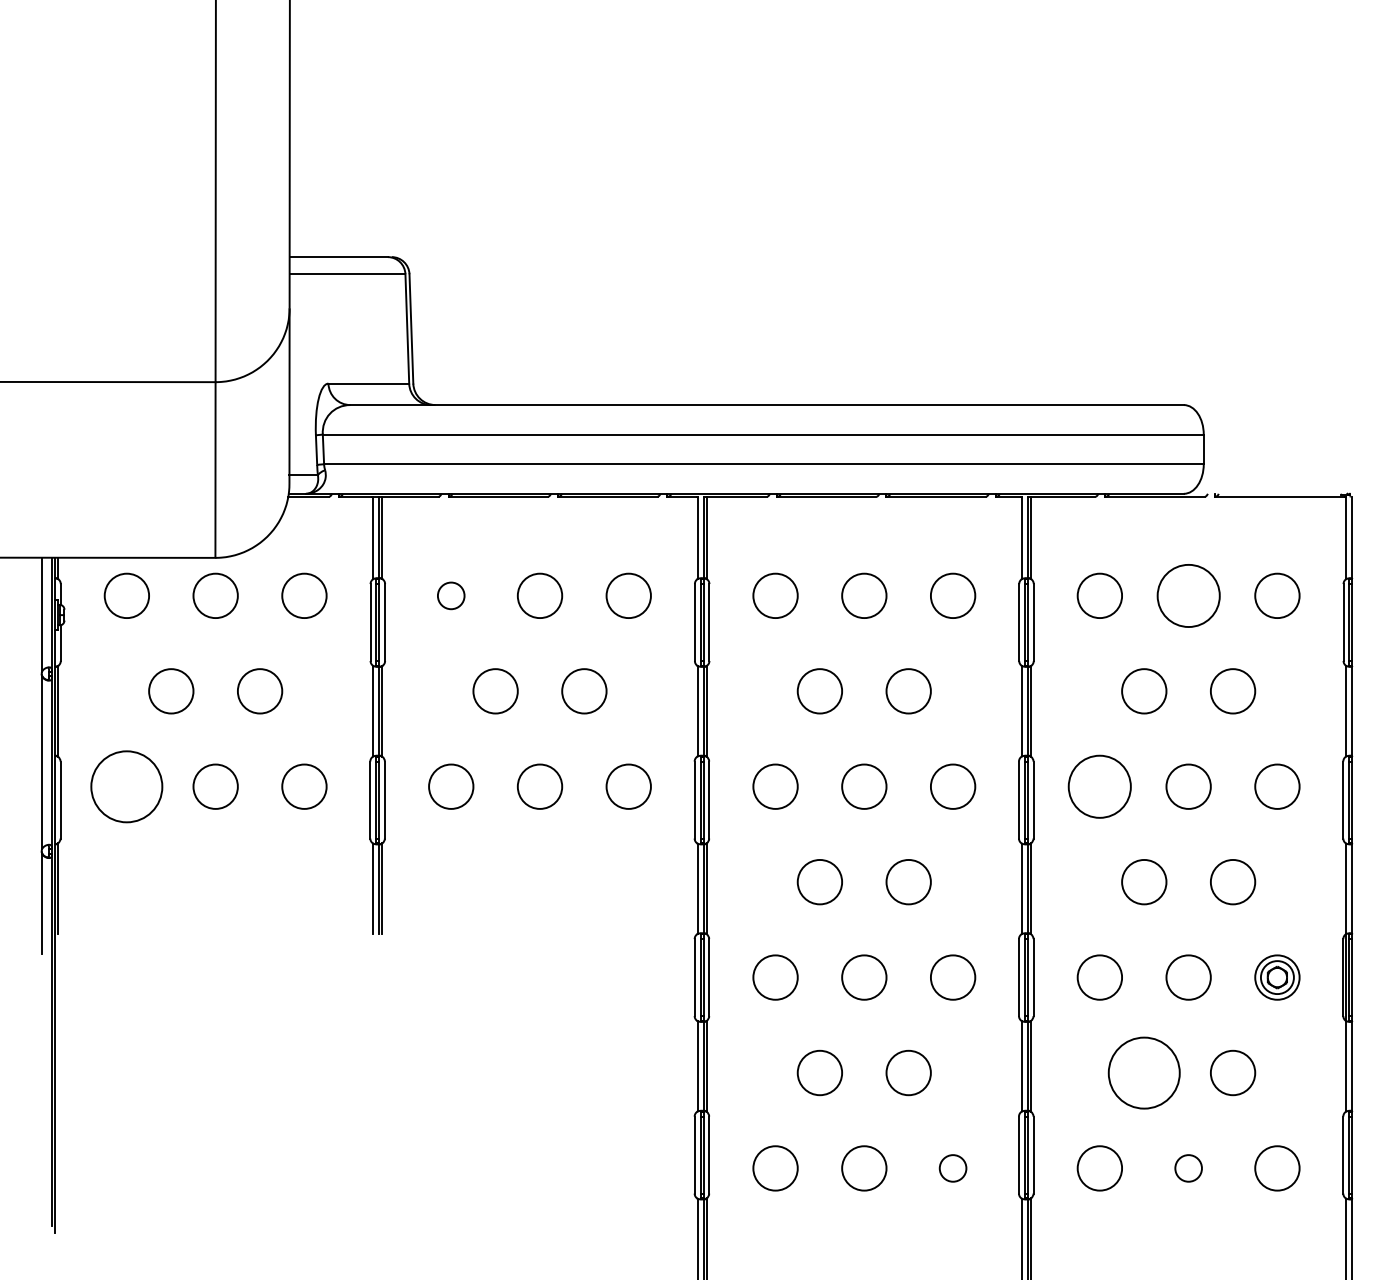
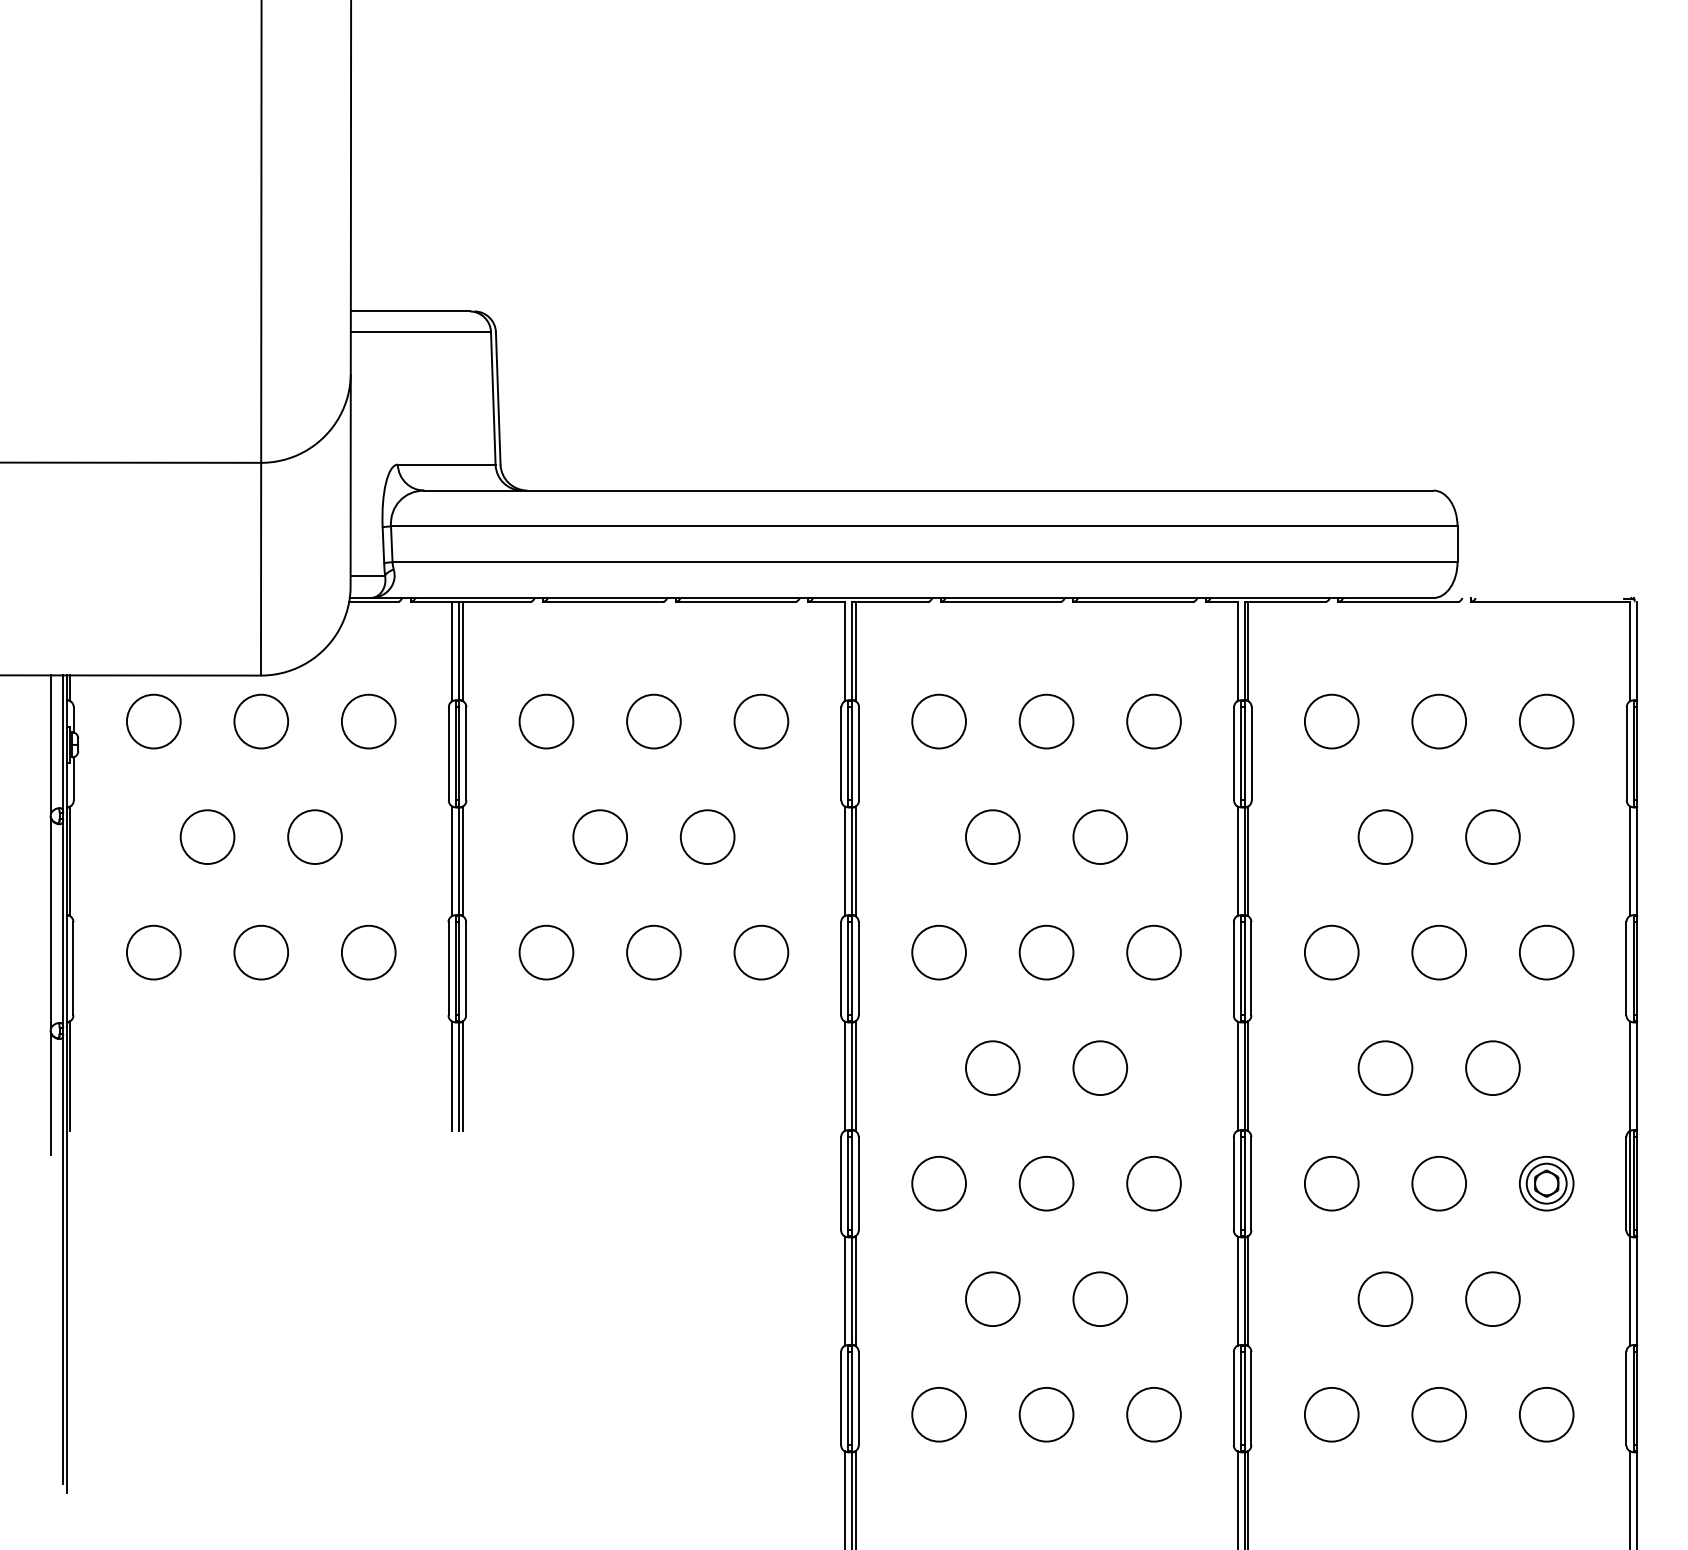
circle: (451, 595) -> (546, 721), size x1.67
circle: (1188, 595) -> (1438, 721), size x0.71
circle: (126, 786) -> (153, 952), size x0.62
circle: (1099, 786) -> (1331, 952), size x0.71
circle: (1144, 1072) -> (1385, 1298), size x0.62
circle: (952, 1168) -> (1153, 1414), size x1.67
circle: (1188, 1168) -> (1439, 1414), size x1.67

